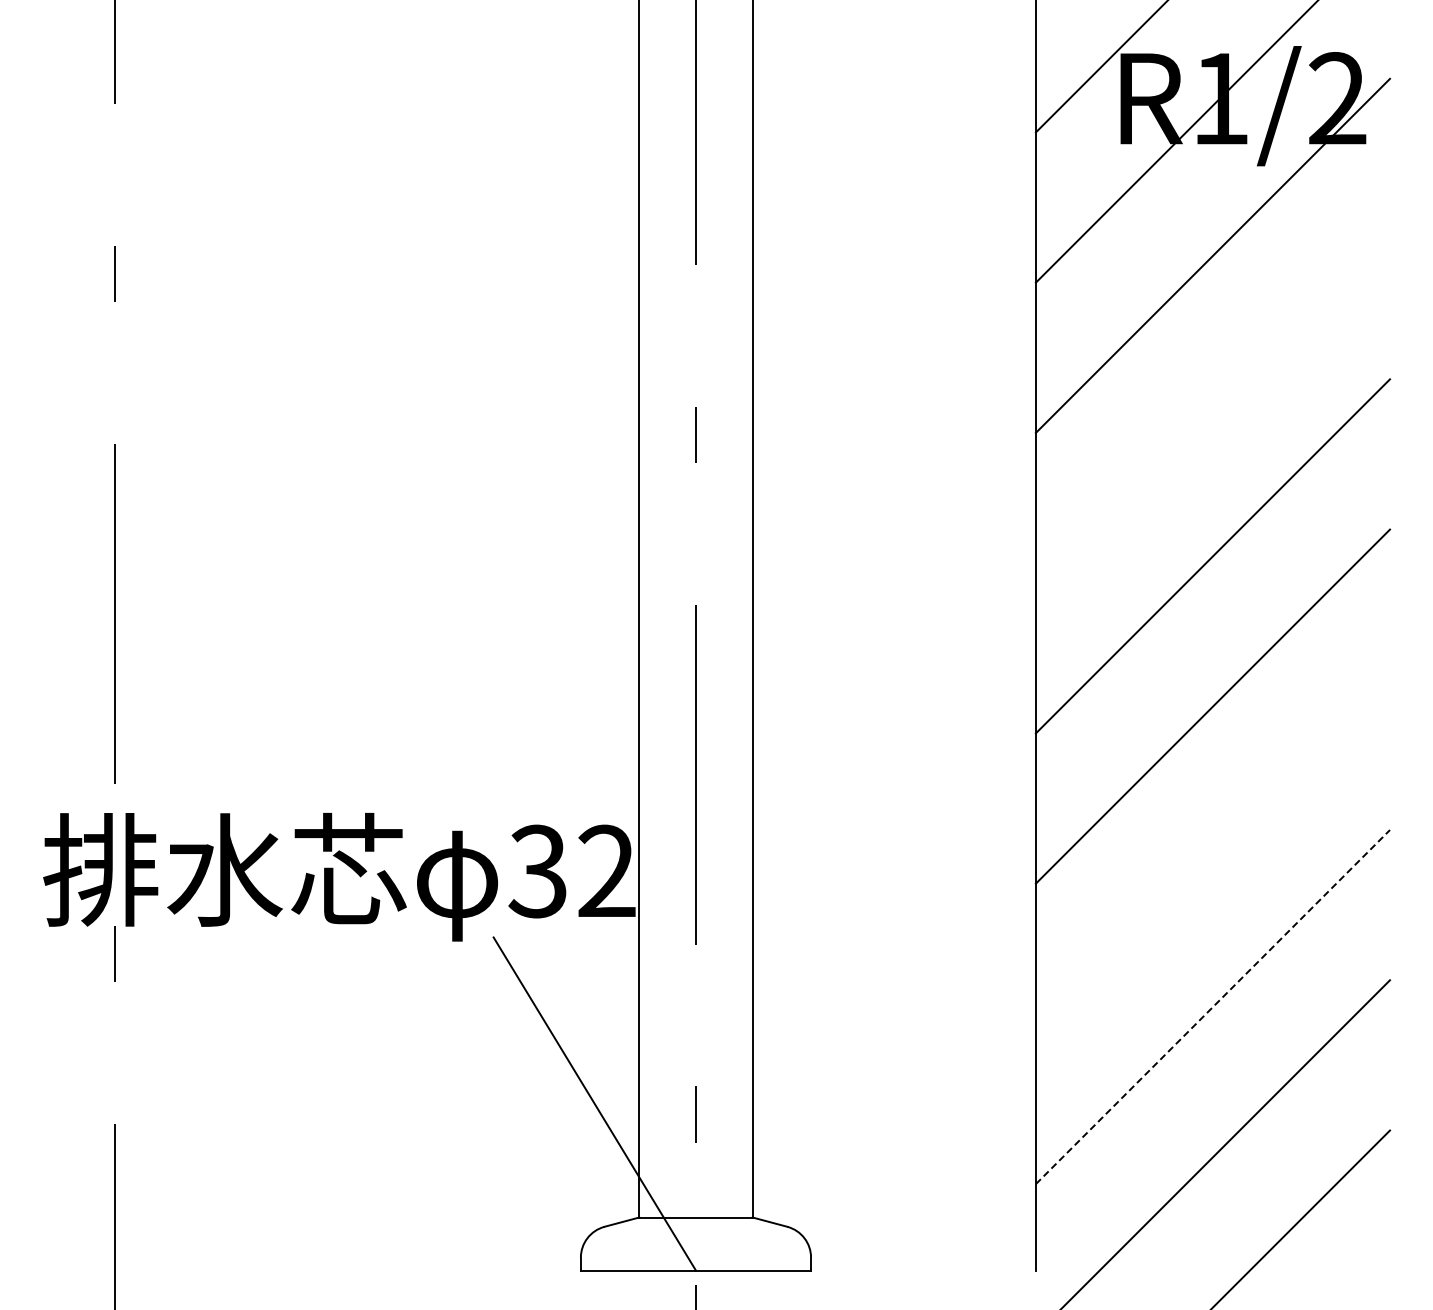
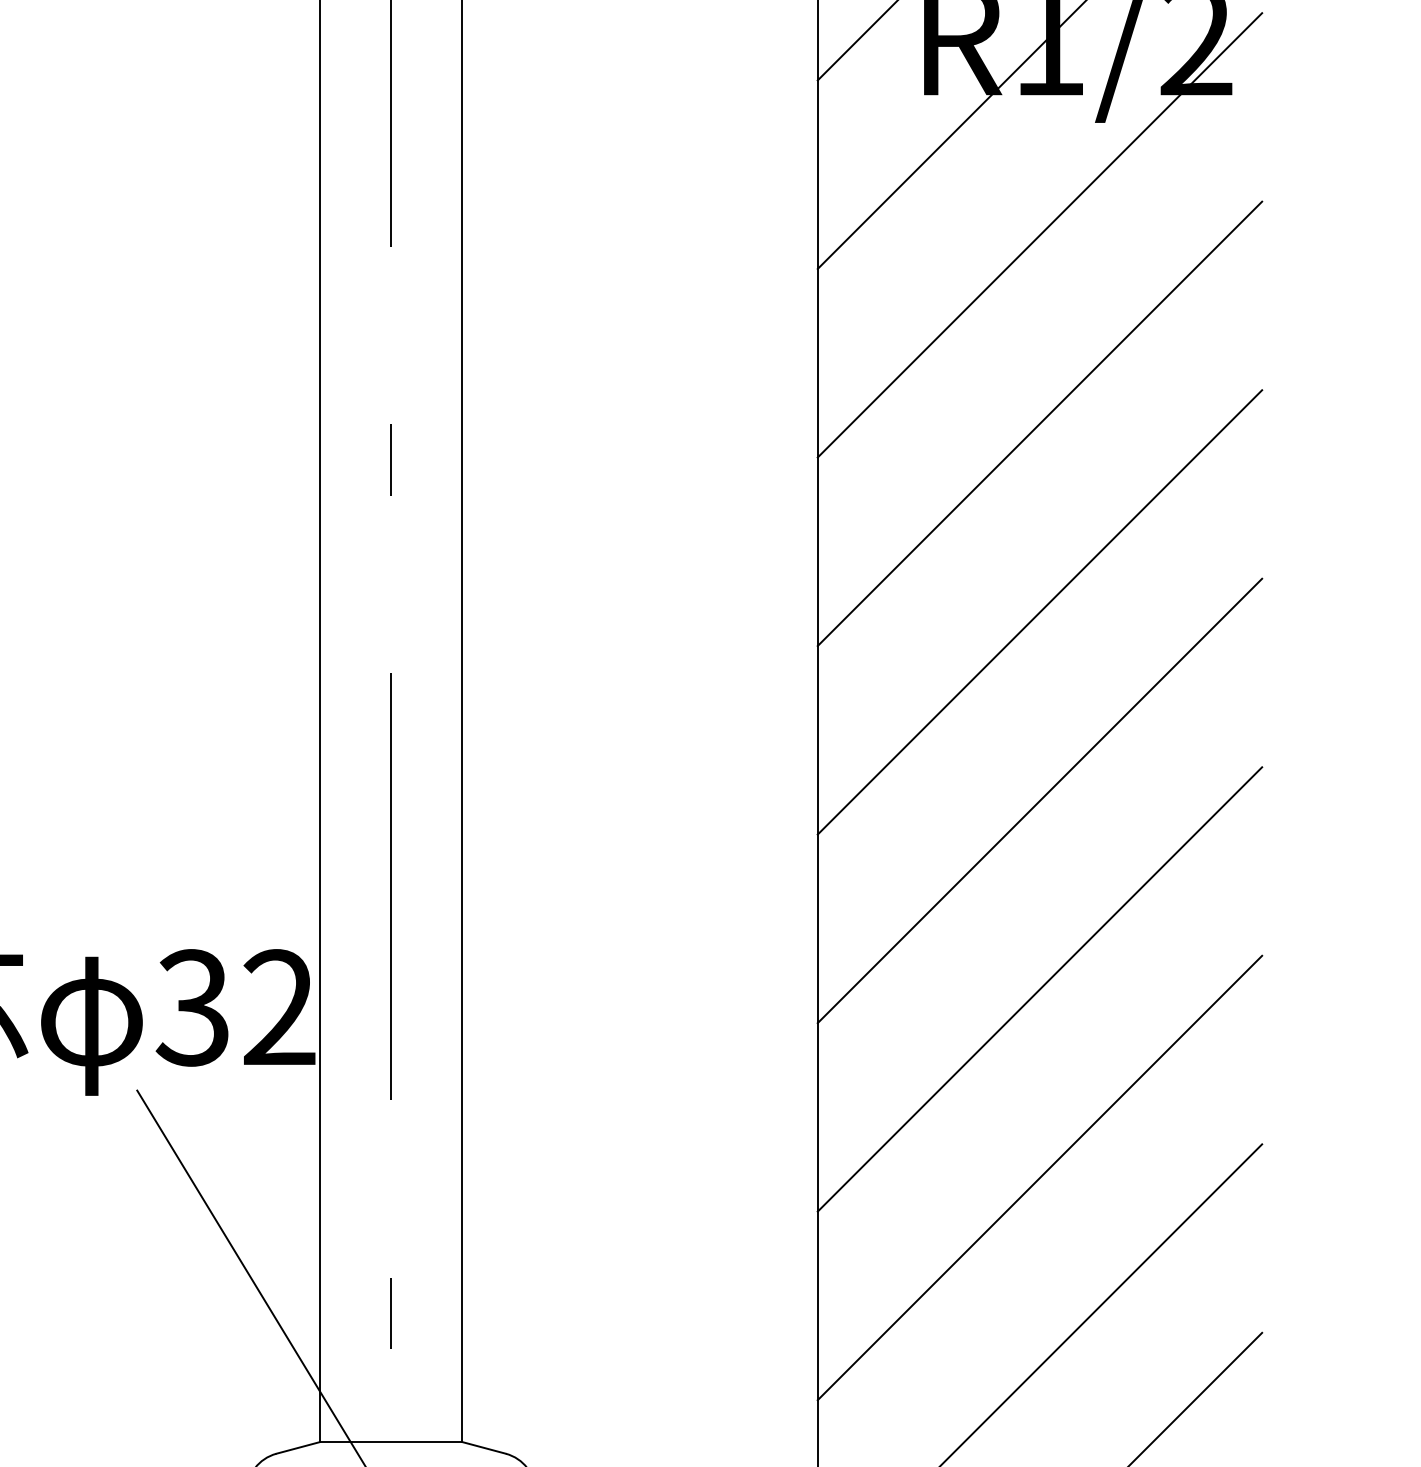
line: (1212, 406) -> (1039, 424), added
line: (1212, 856) -> (1039, 989), added
line: (1213, 1006) -> (1040, 1177), dashed -> solid

